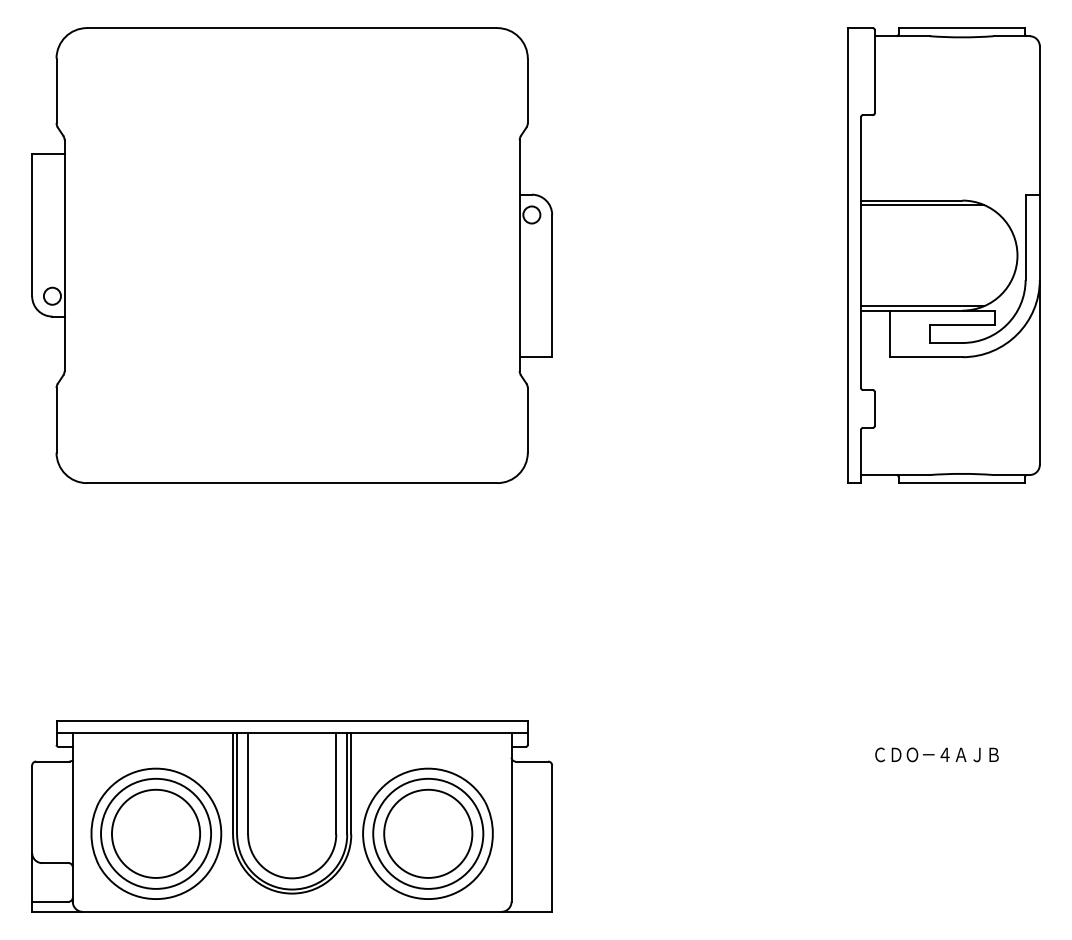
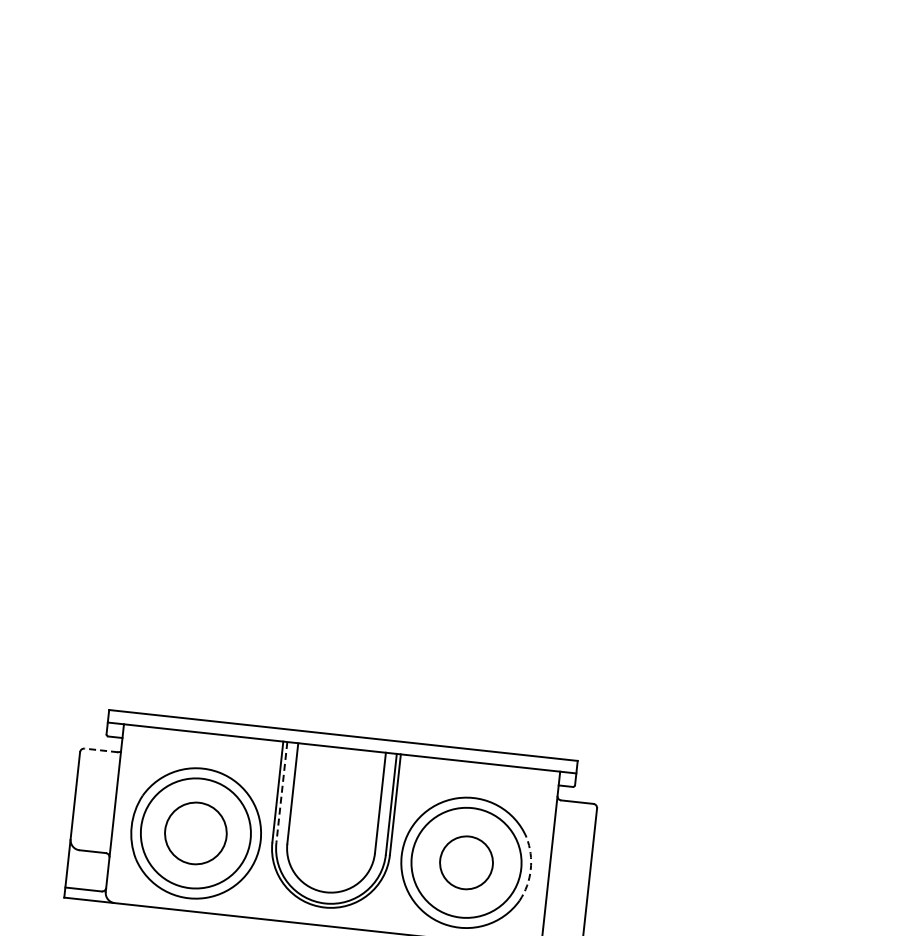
part: (292, 255) -> (393, 273), removed
line: (53, 761) -> (101, 750), solid -> dashed
line: (237, 783) -> (282, 792), solid -> dashed
circle: (155, 833) -> (195, 833), size x0.7
circle: (428, 833) -> (466, 862), size x0.6
arc: (492, 833) -> (530, 869), solid -> dashed

